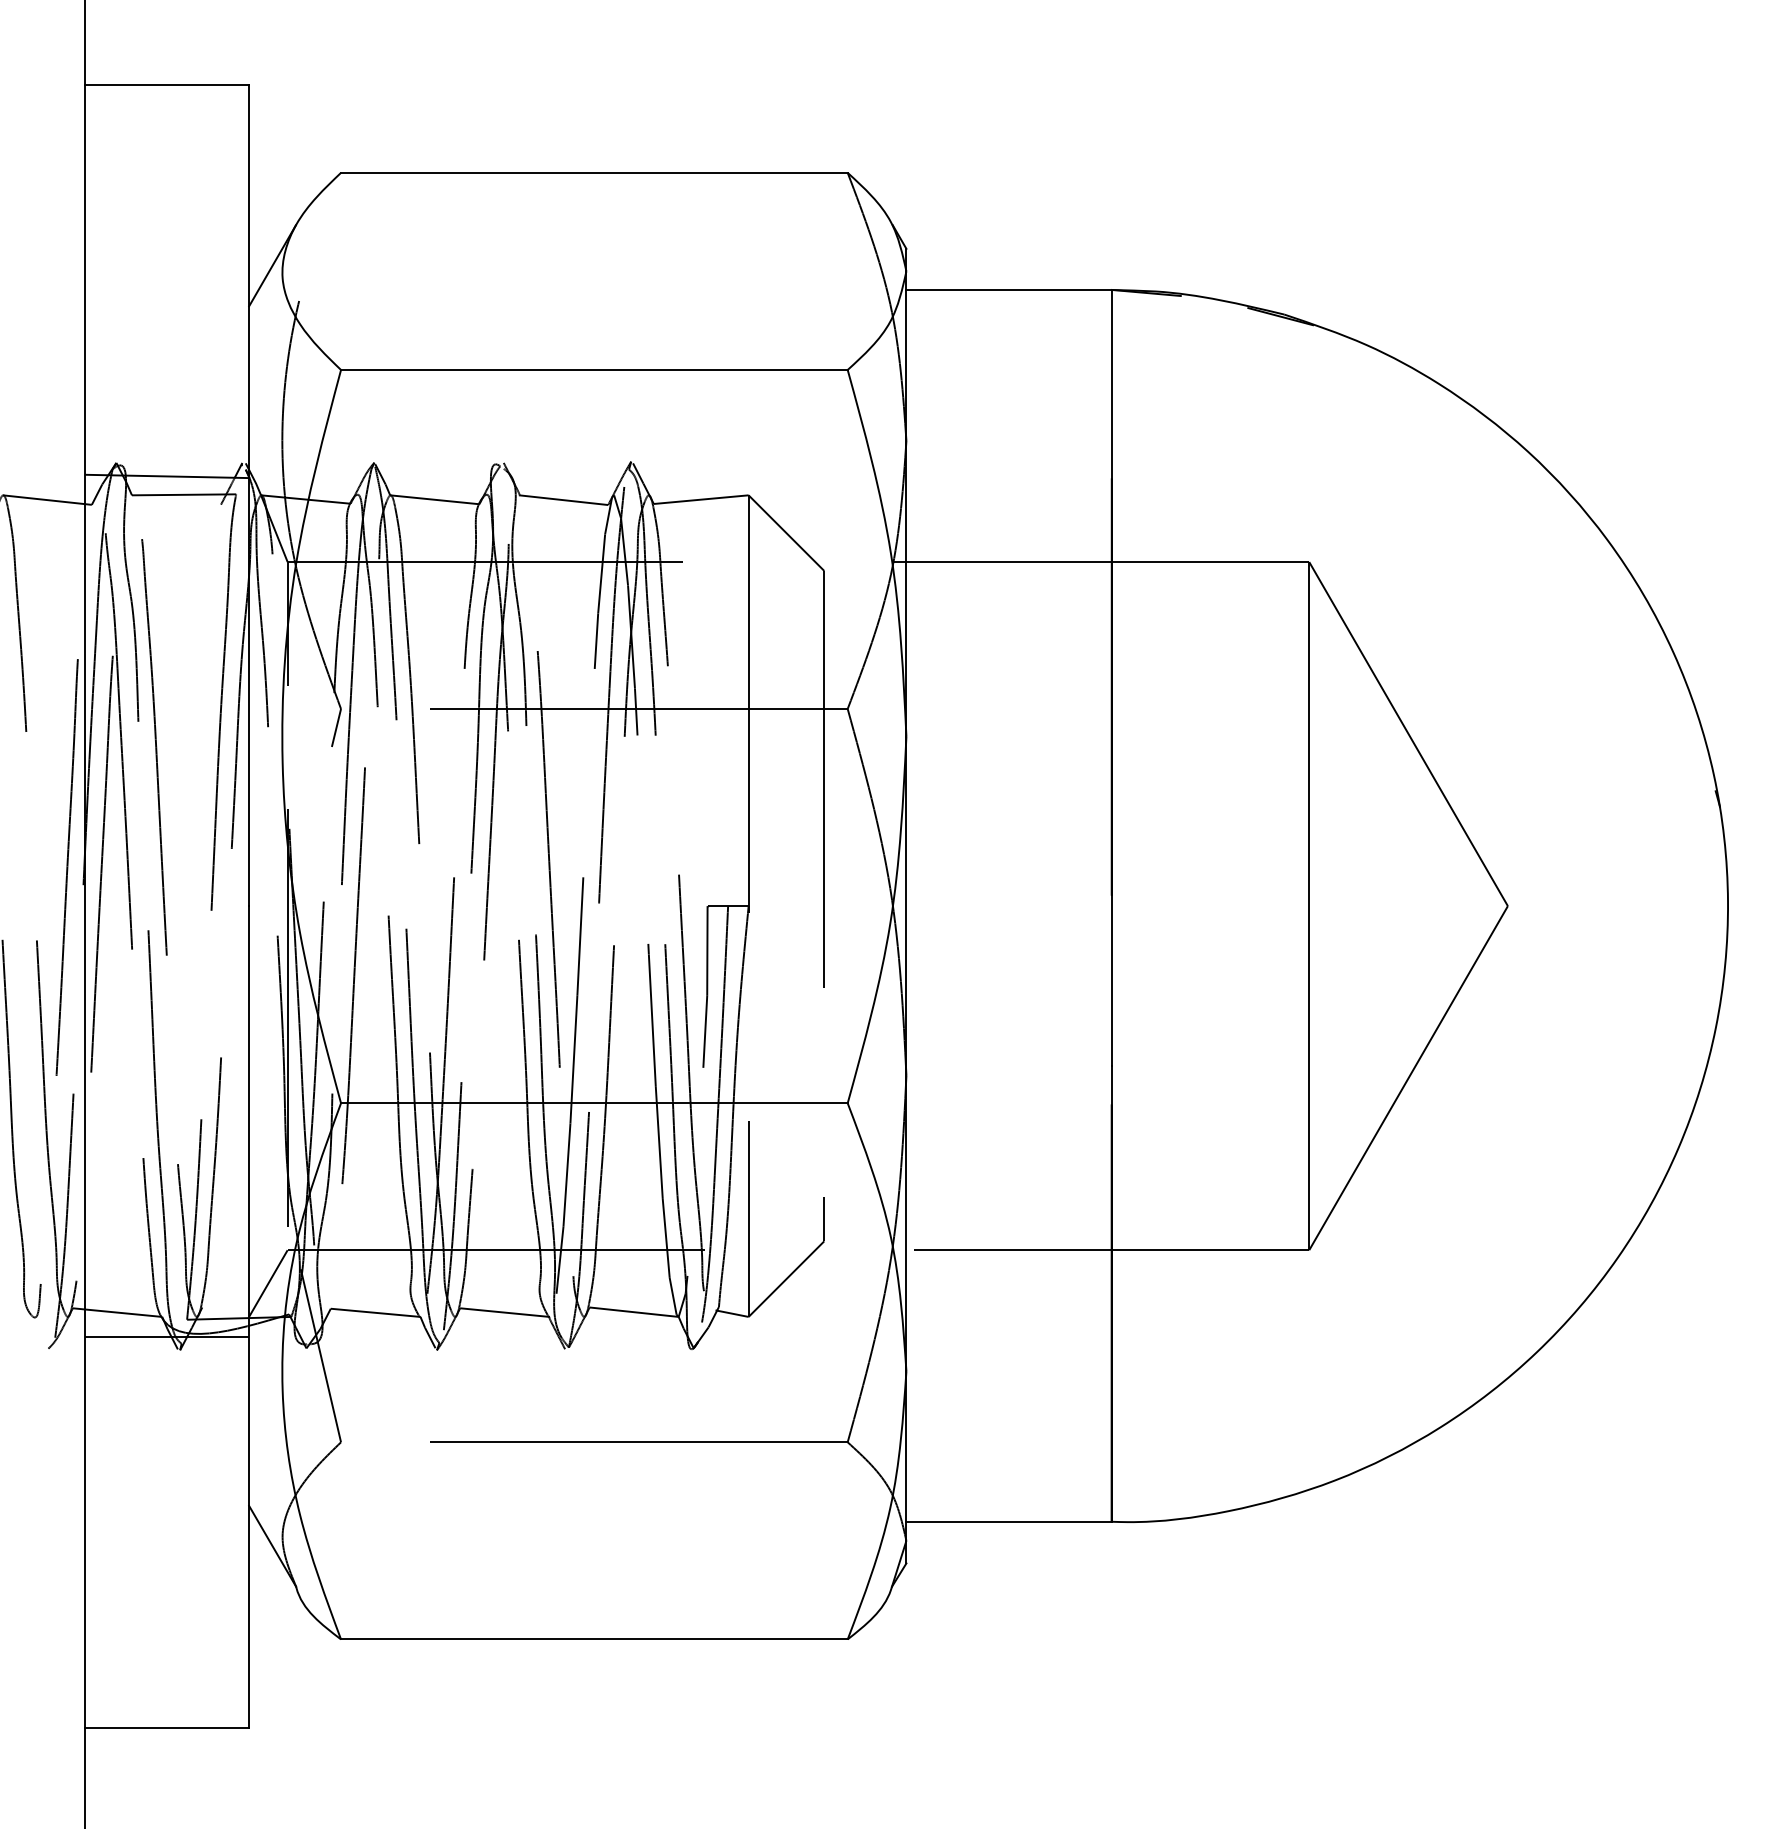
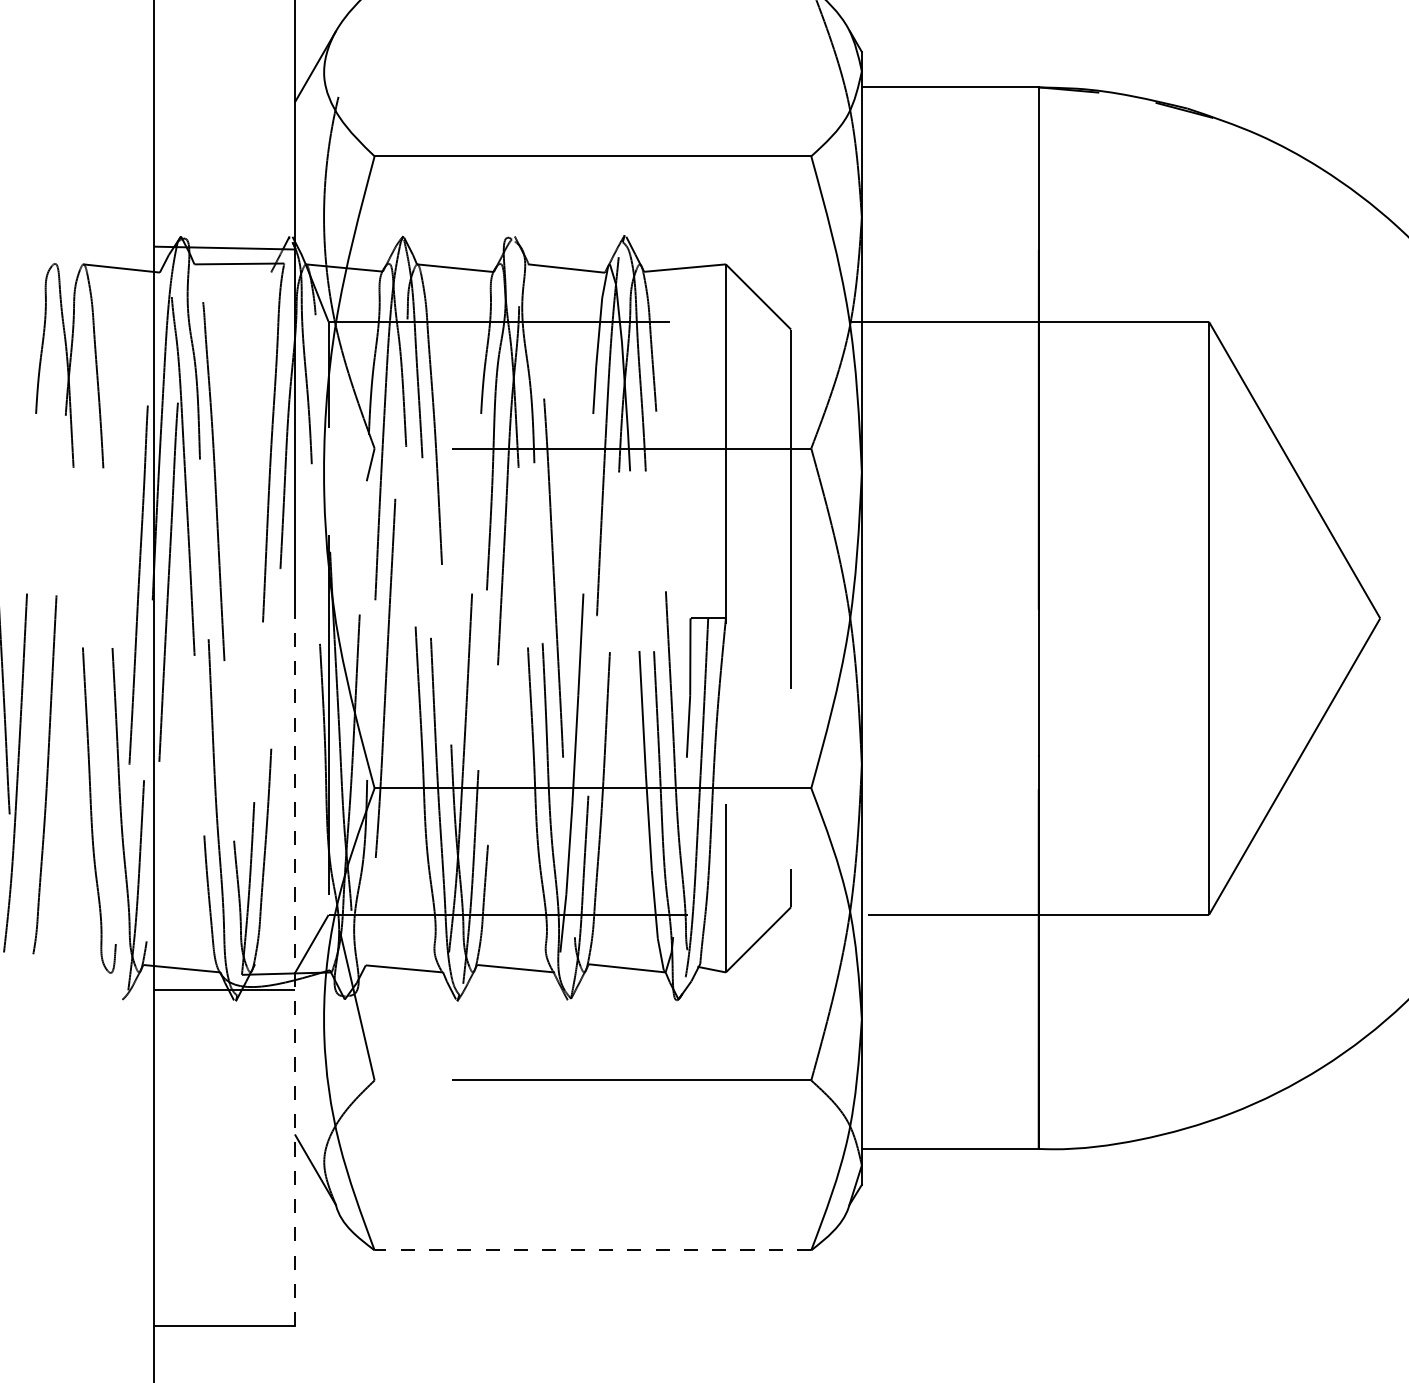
line: (249, 1316) -> (295, 972), solid -> dashed
line: (593, 1639) -> (592, 1250), solid -> dashed

